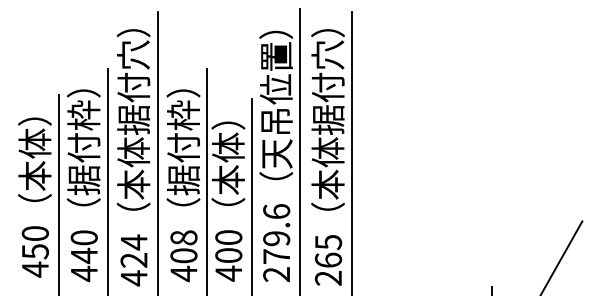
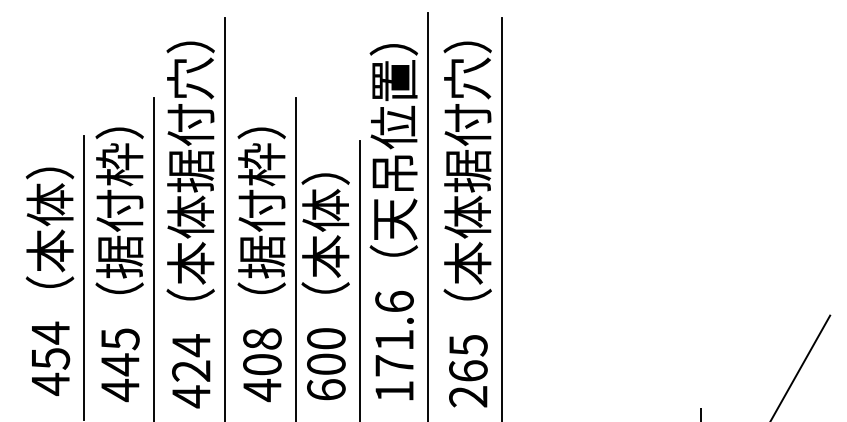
text: (34, 233) -> (49, 332), 450 -> 454
text: (83, 237) -> (119, 338), 440 -> 445
text: (276, 256) -> (394, 365), 279.6 -> 171.6
text: (228, 273) -> (325, 389), 400 -> 600

